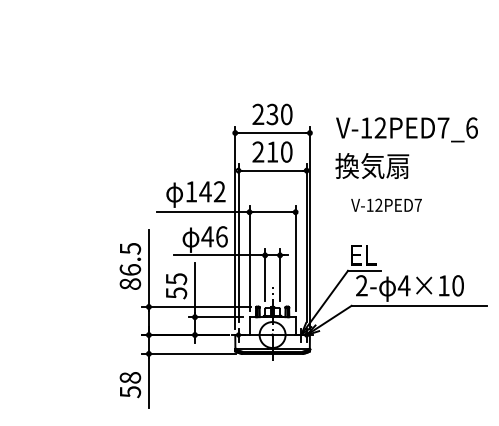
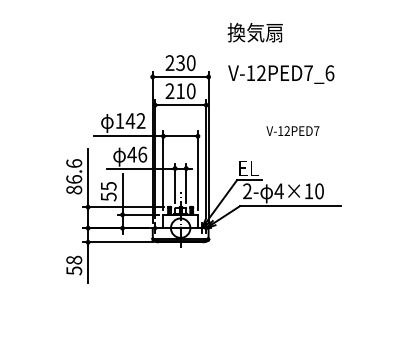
text: (371, 165) -> (254, 32), moved
text: (385, 204) -> (292, 130), moved
text: (130, 248) -> (74, 163), 86.5 -> 86.6

